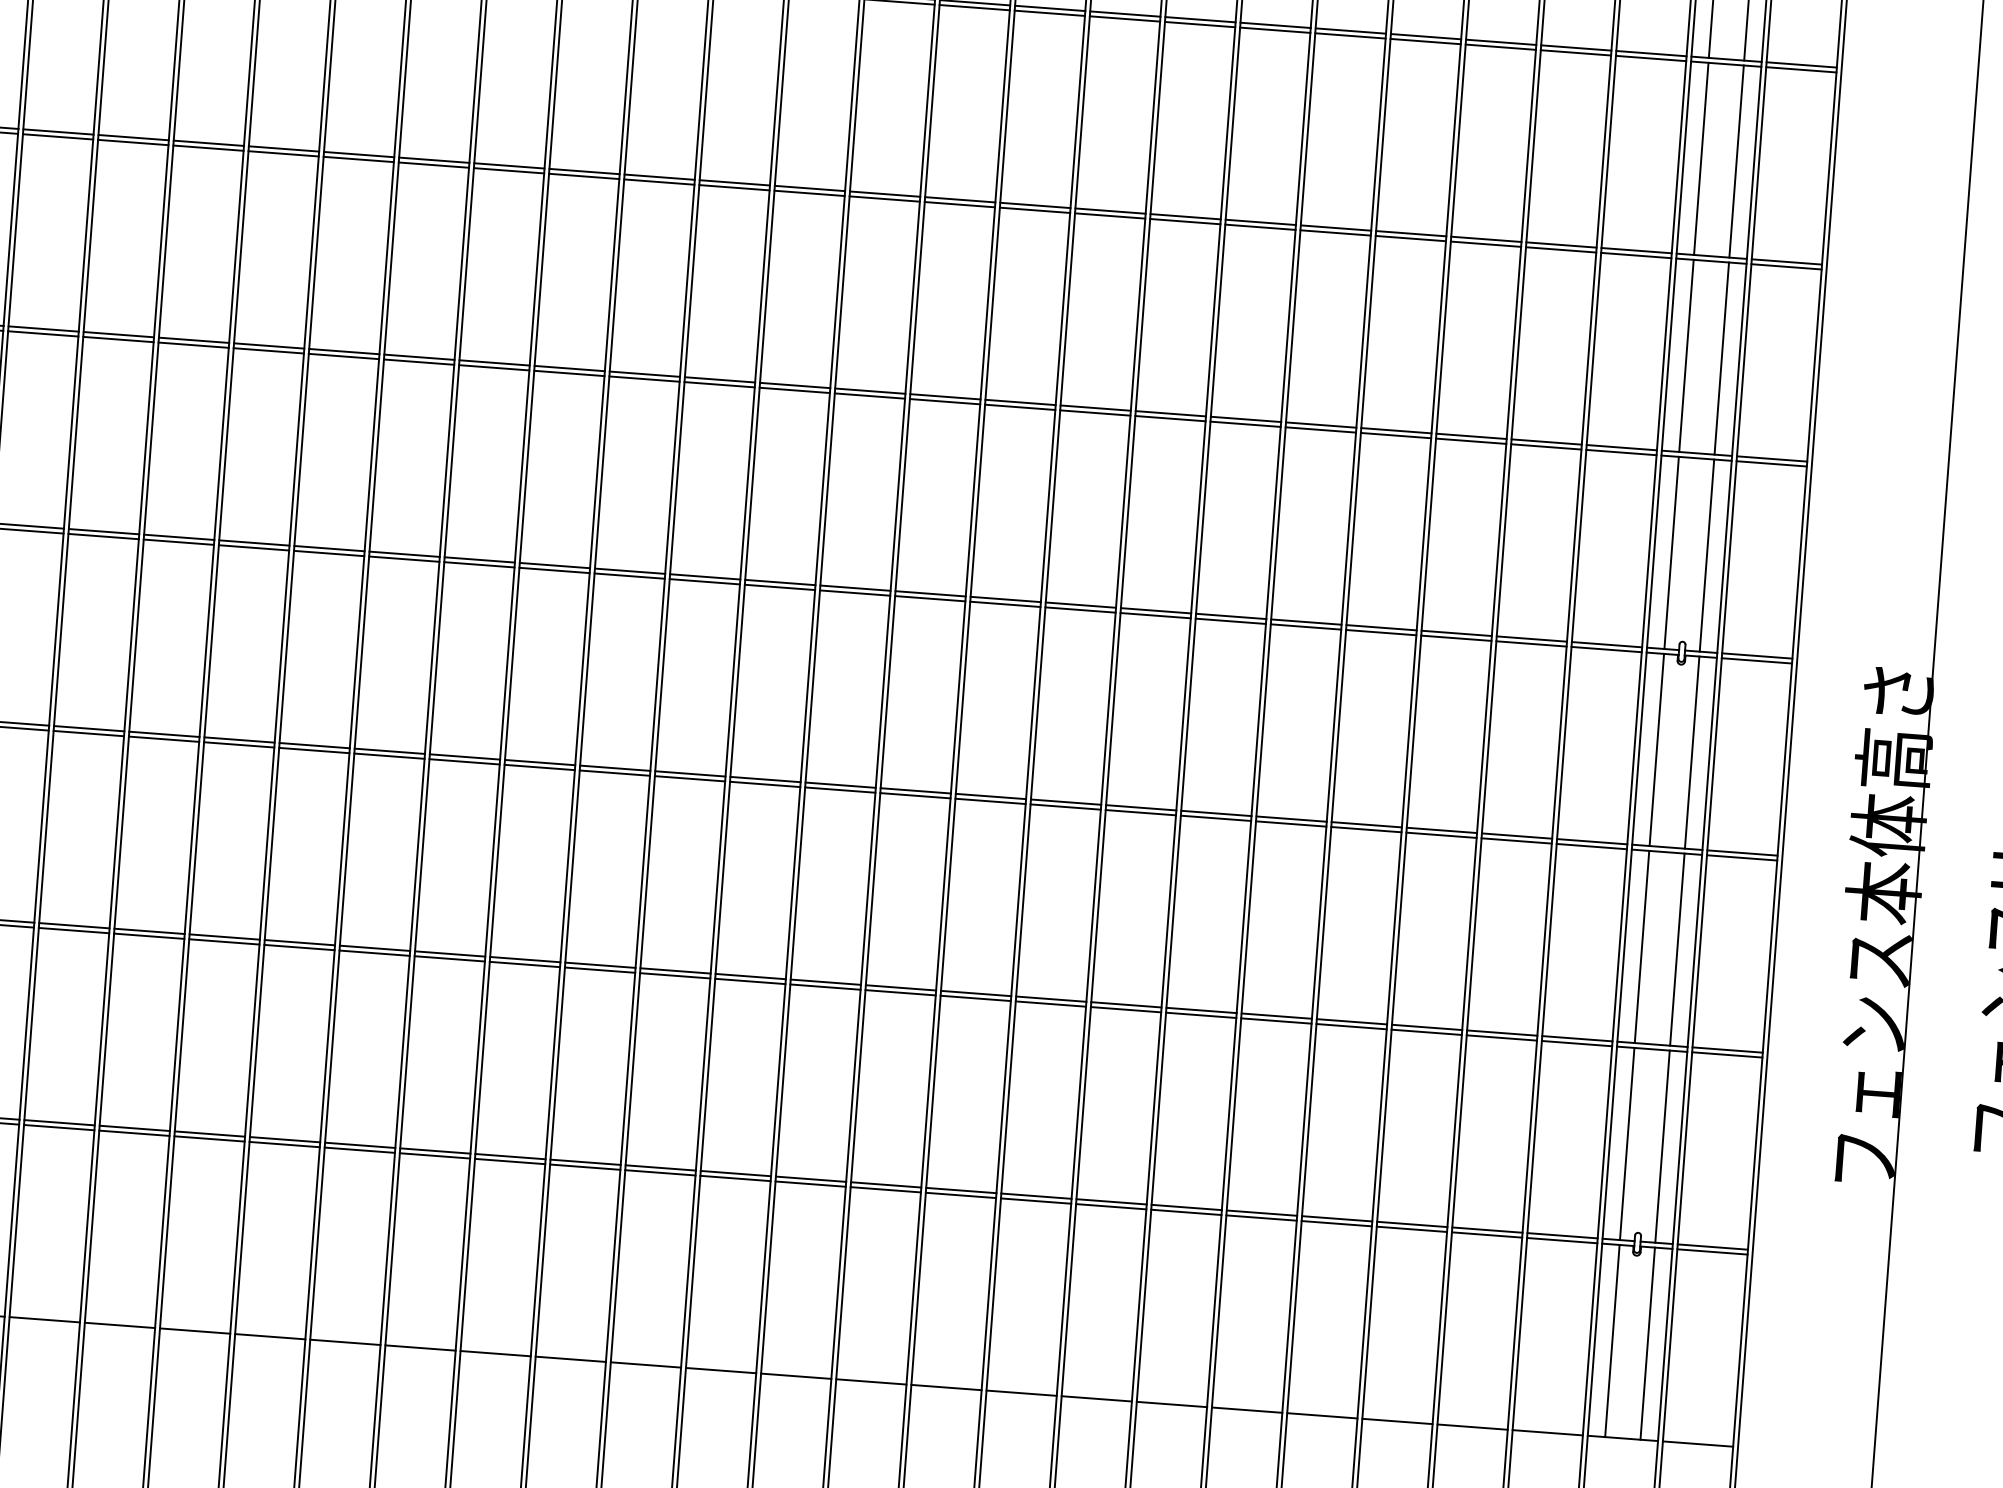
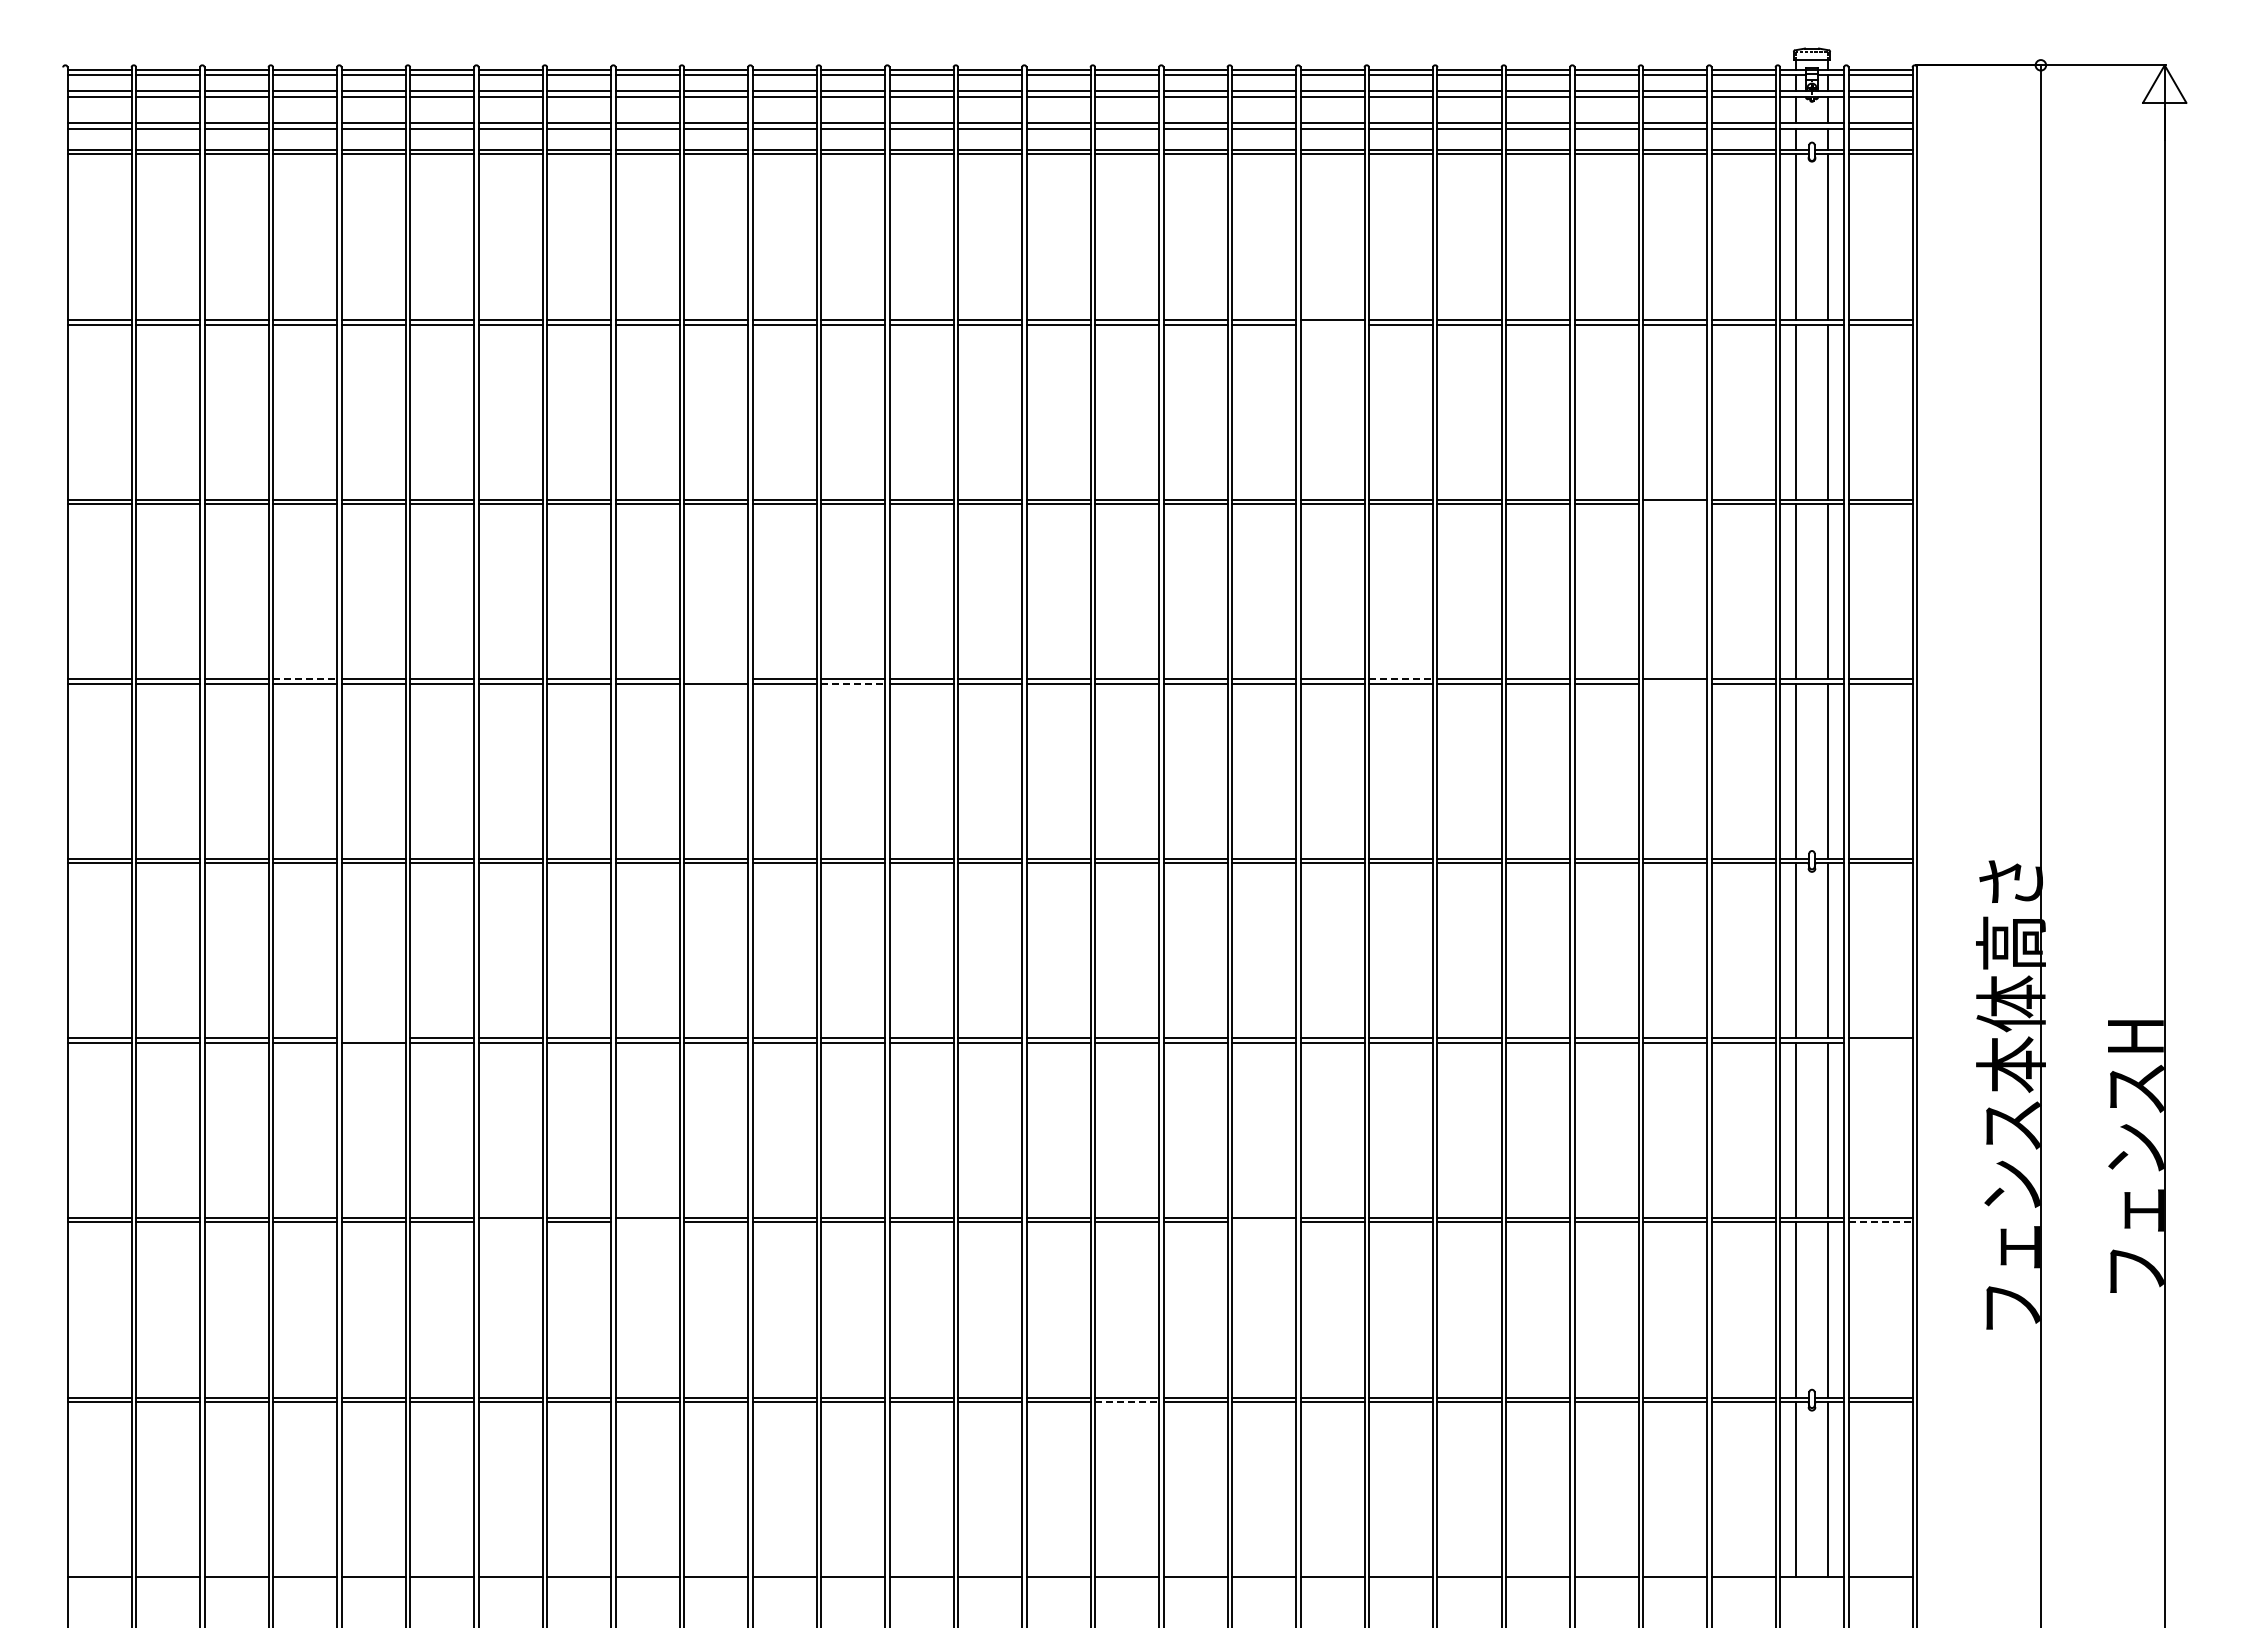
line: (1200, 24) -> (1332, 324), removed
line: (1561, 250) -> (1675, 504), removed
line: (44, 329) -> (305, 679), solid -> dashed
line: (495, 363) -> (716, 679), removed
line: (644, 378) -> (853, 683), solid -> dashed
line: (1246, 419) -> (1401, 679), solid -> dashed
line: (1546, 446) -> (1675, 683), removed
line: (89, 728) -> (373, 1038), removed
line: (1742, 857) -> (1880, 1042), removed
line: (224, 941) -> (510, 1222), removed
line: (374, 953) -> (647, 1222), removed
line: (1051, 1004) -> (1264, 1222), removed
line: (1728, 1055) -> (1881, 1222), solid -> dashed
line: (886, 1190) -> (1127, 1402), solid -> dashed

